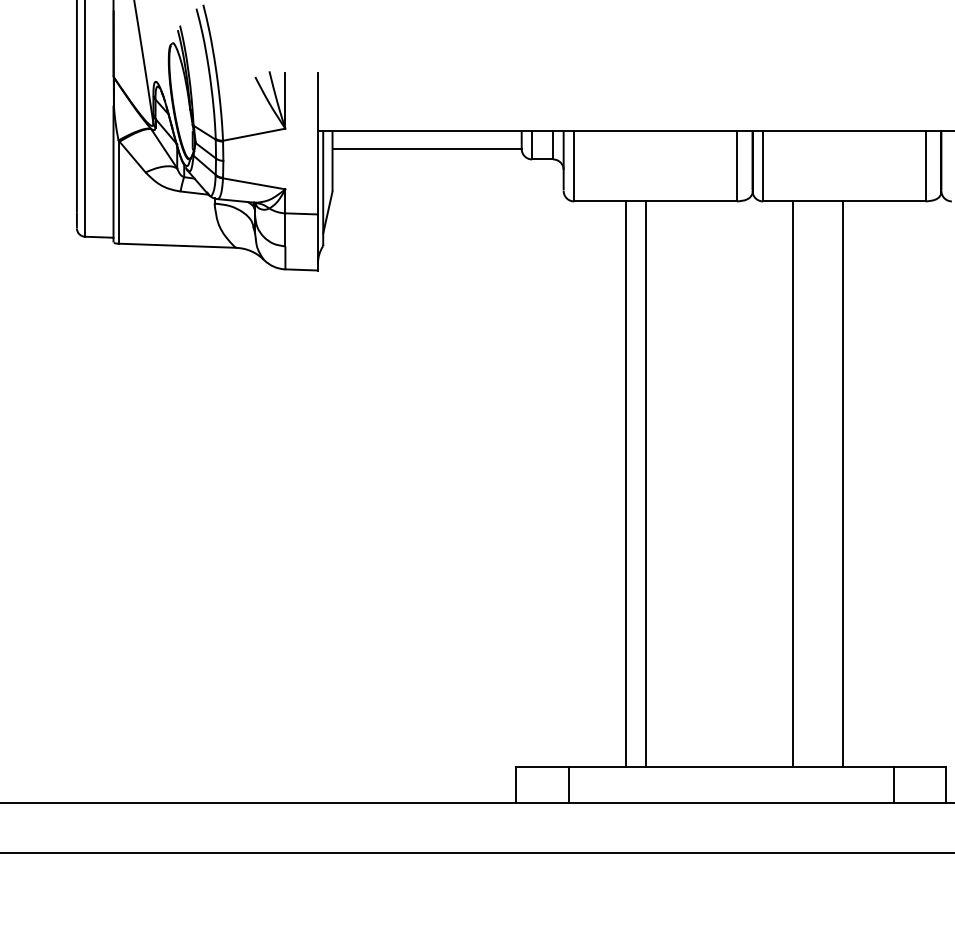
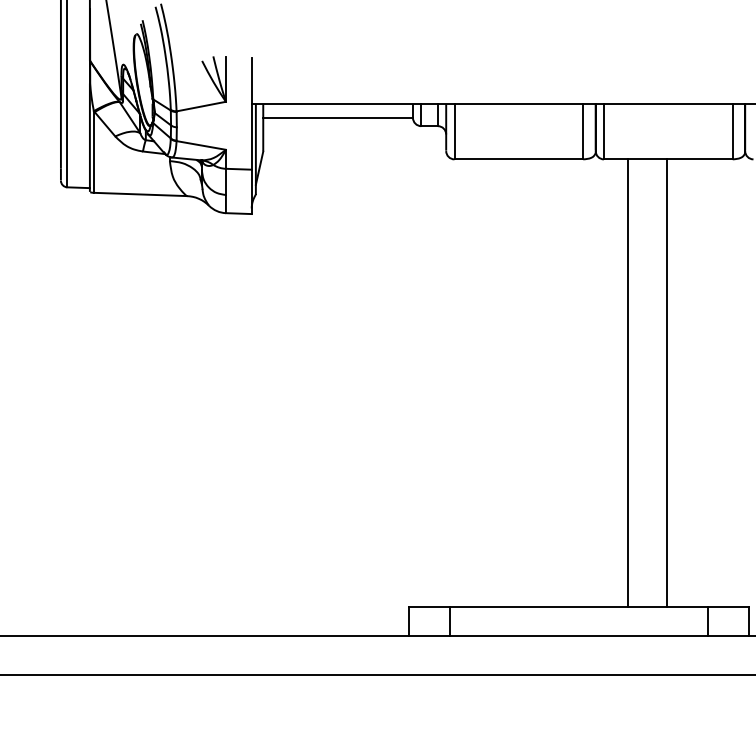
line: (626, 484) -> (495, 383), removed
line: (646, 484) -> (511, 383), removed

